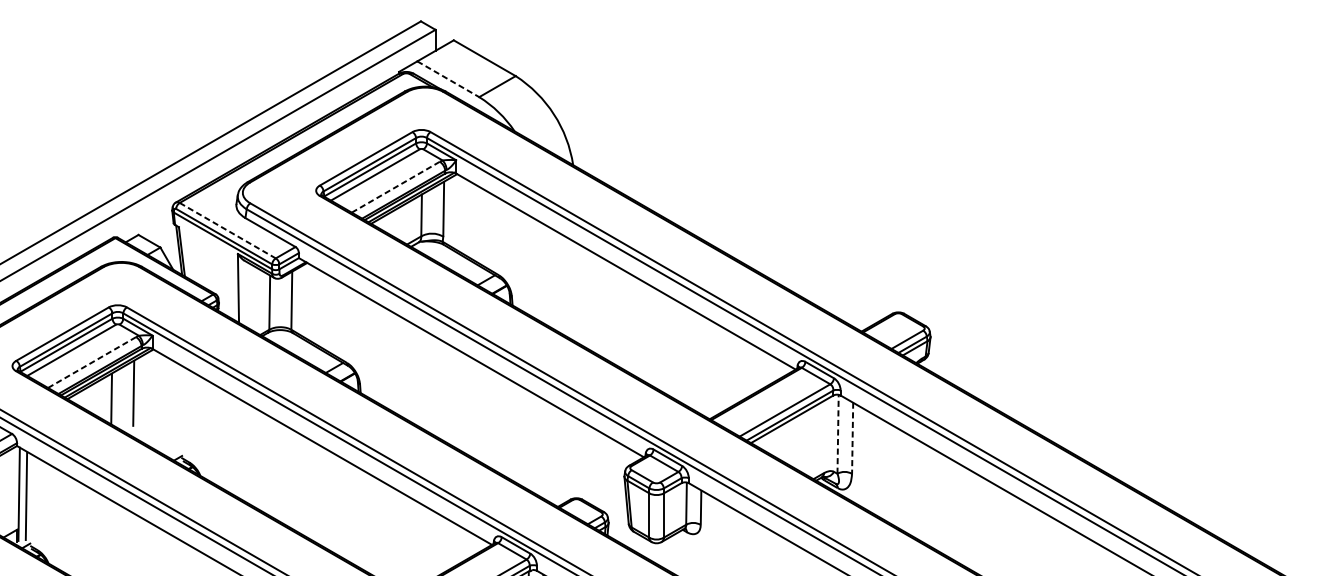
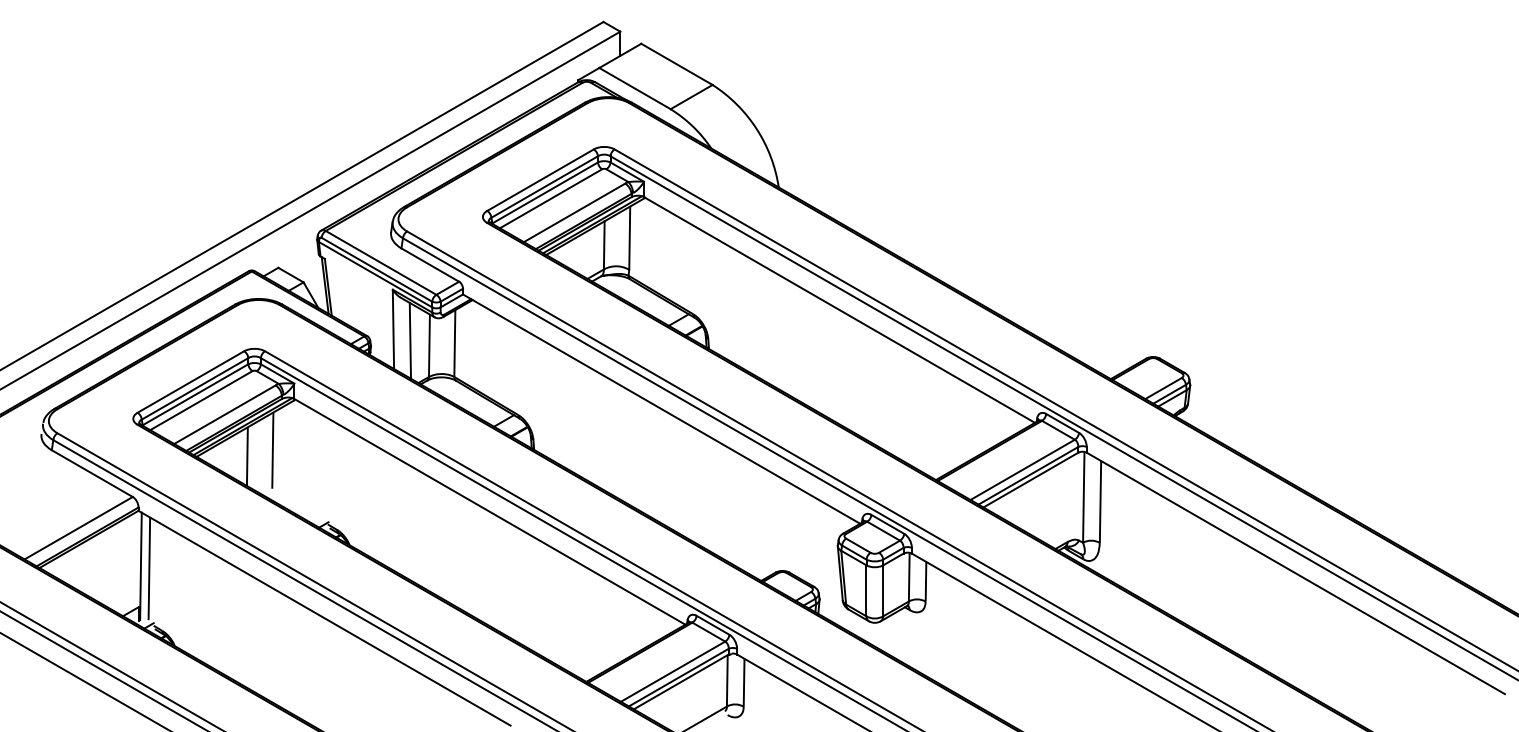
line: (448, 79) -> (635, 88), dashed -> solid
line: (395, 186) -> (574, 212), dashed -> solid
line: (228, 230) -> (381, 262), dashed -> solid
line: (253, 298) -> (410, 340), added
line: (91, 362) -> (224, 414), dashed -> solid
line: (837, 434) -> (1083, 497), dashed -> solid
line: (852, 437) -> (1100, 501), dashed -> solid

